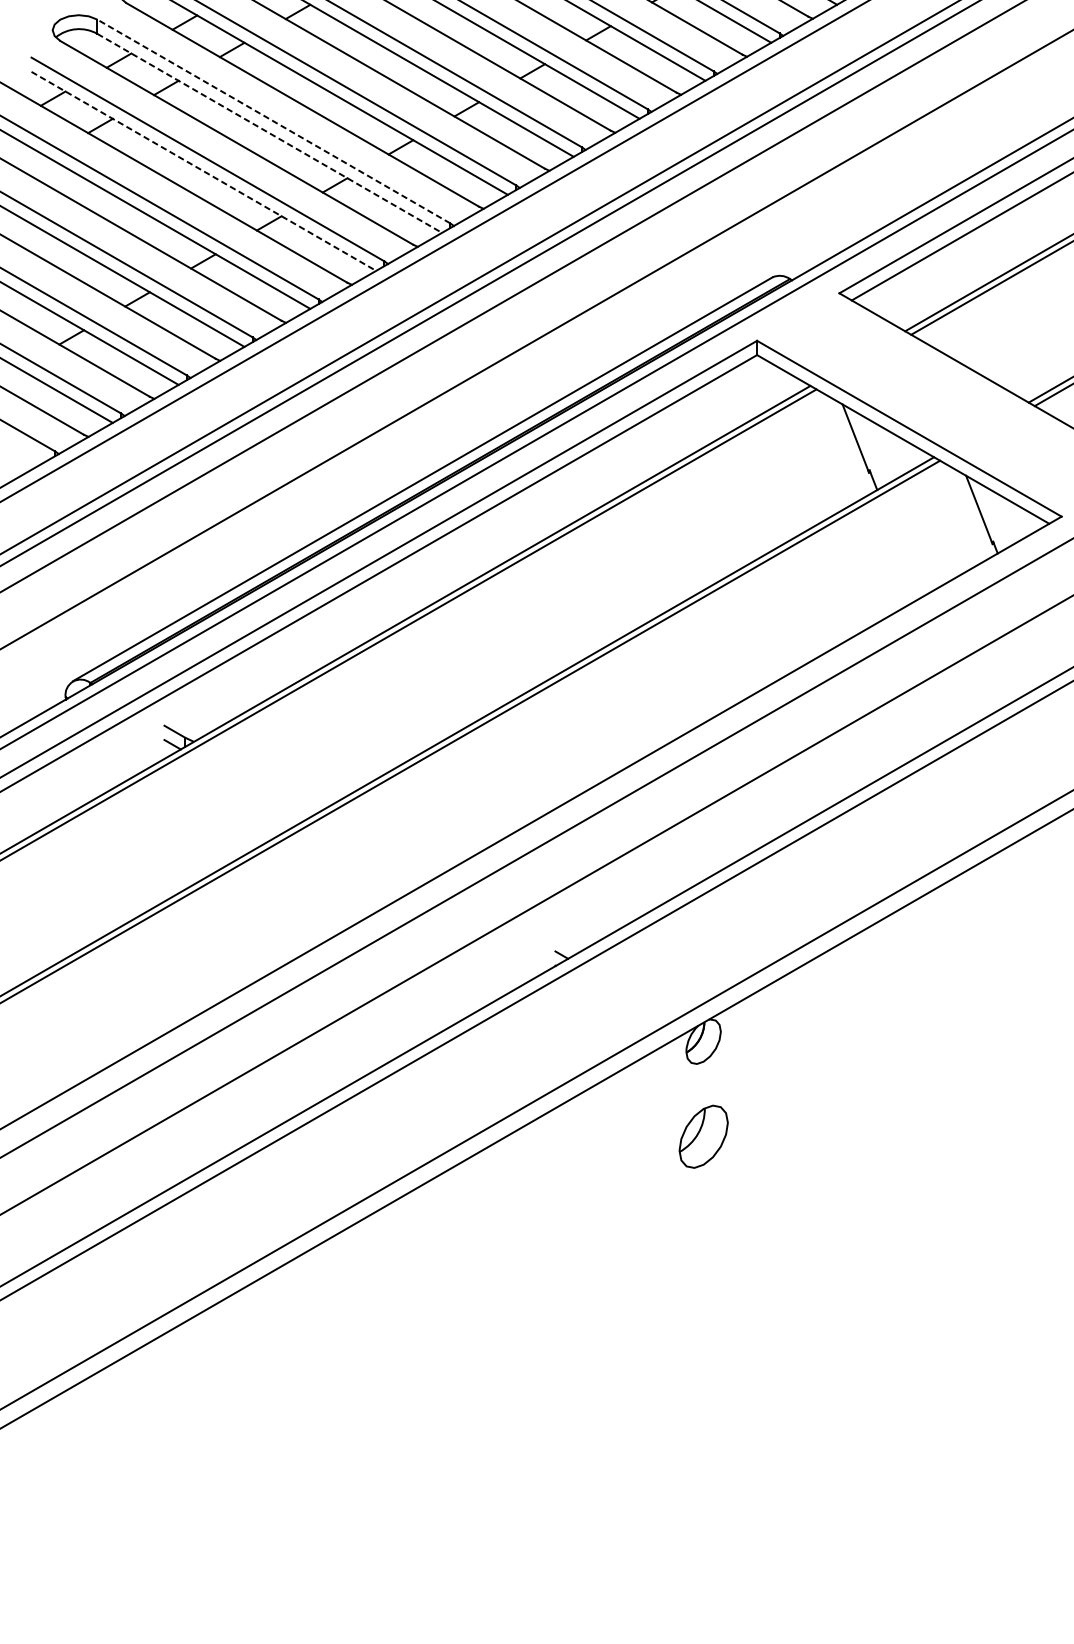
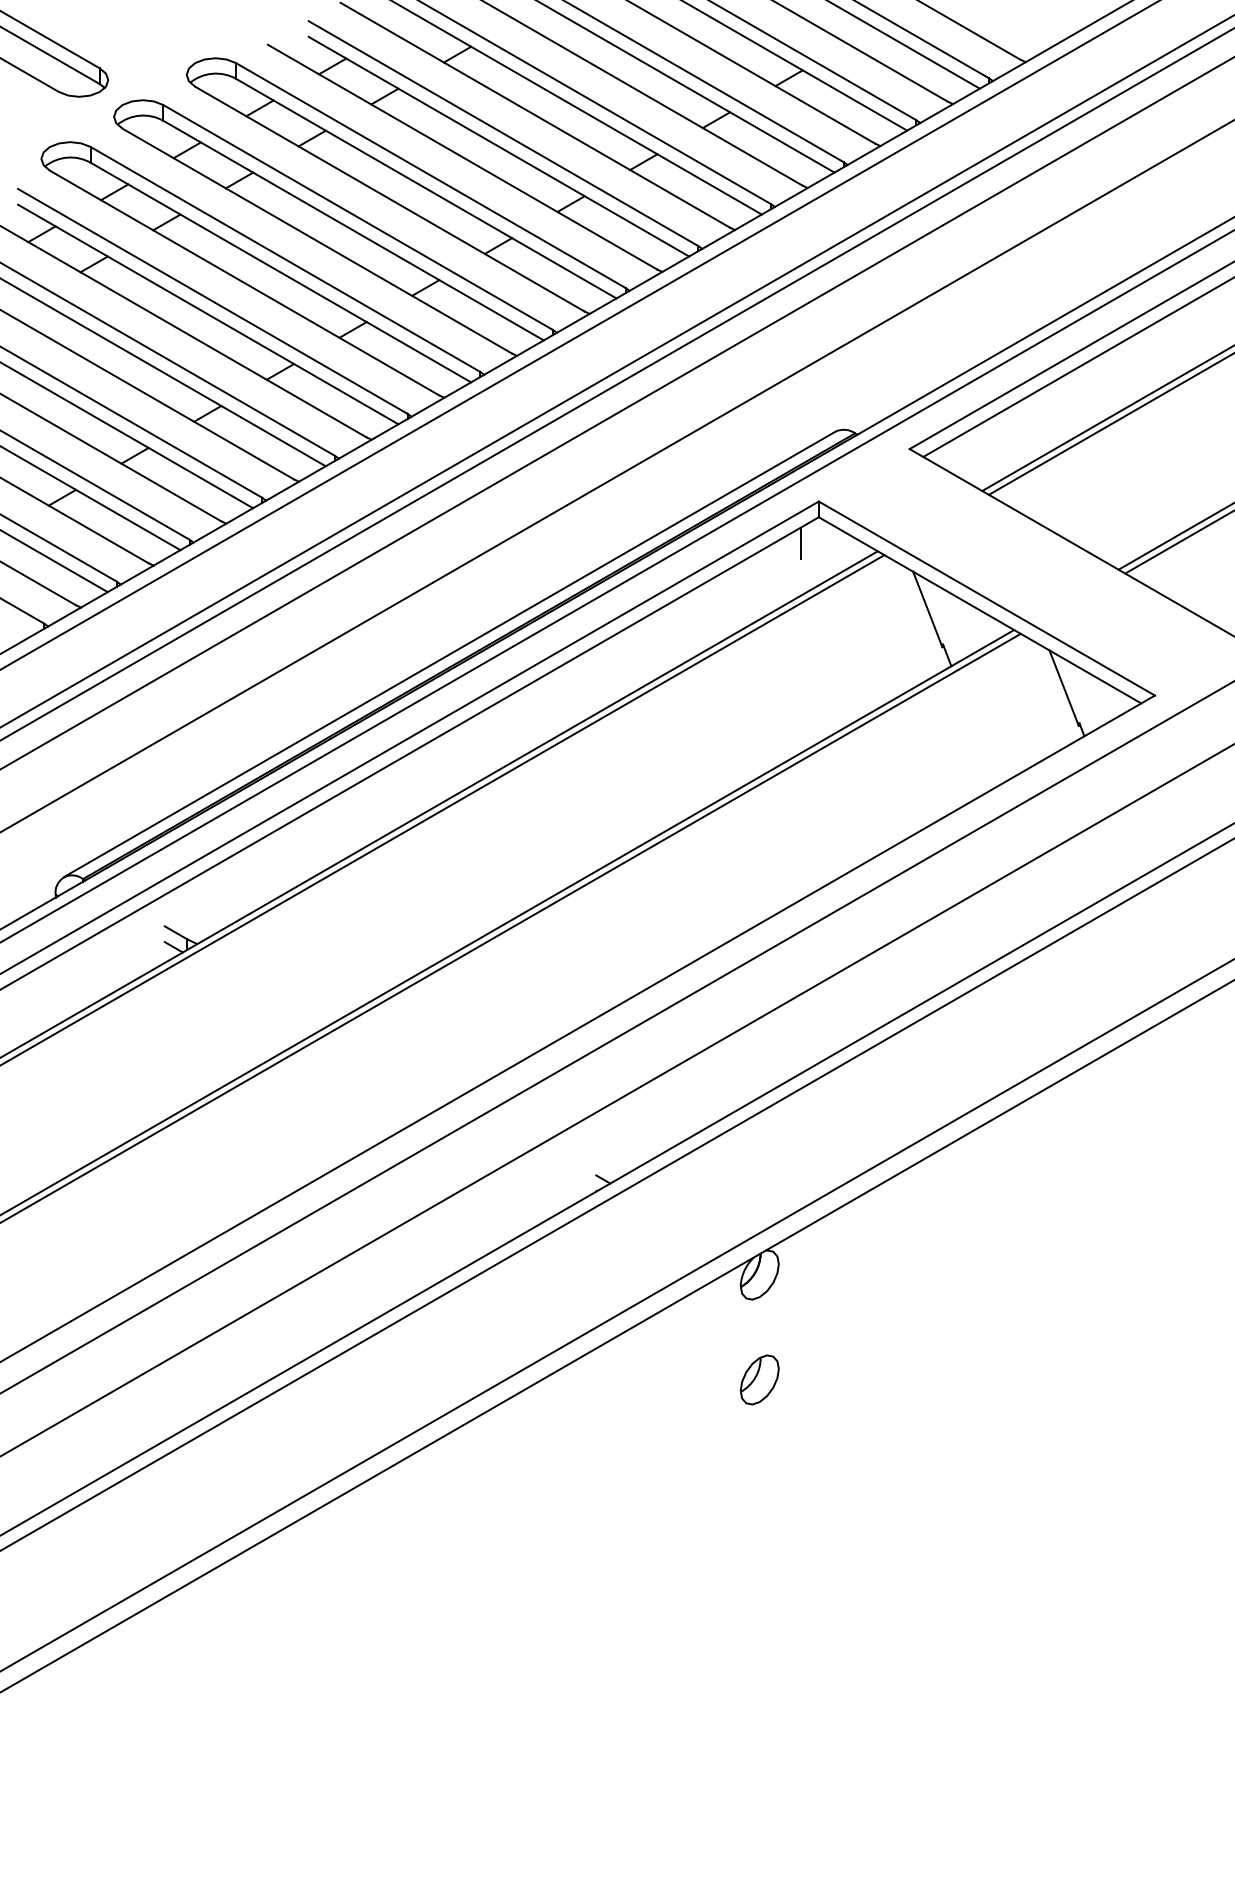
line: (273, 121) -> (285, 259), dashed -> solid
line: (269, 133) -> (280, 272), dashed -> solid
line: (204, 171) -> (208, 314), dashed -> solid
line: (740, 378) -> (800, 543), added
part: (703, 1136) -> (759, 1379), size x0.71

